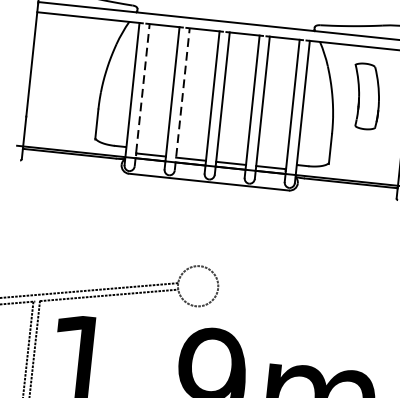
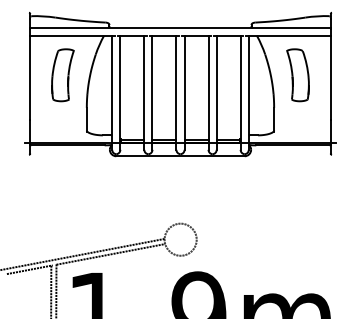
part: (72, 65) -> (62, 75), added
line: (142, 94) -> (120, 92), dashed -> solid
line: (182, 98) -> (152, 92), dashed -> solid

